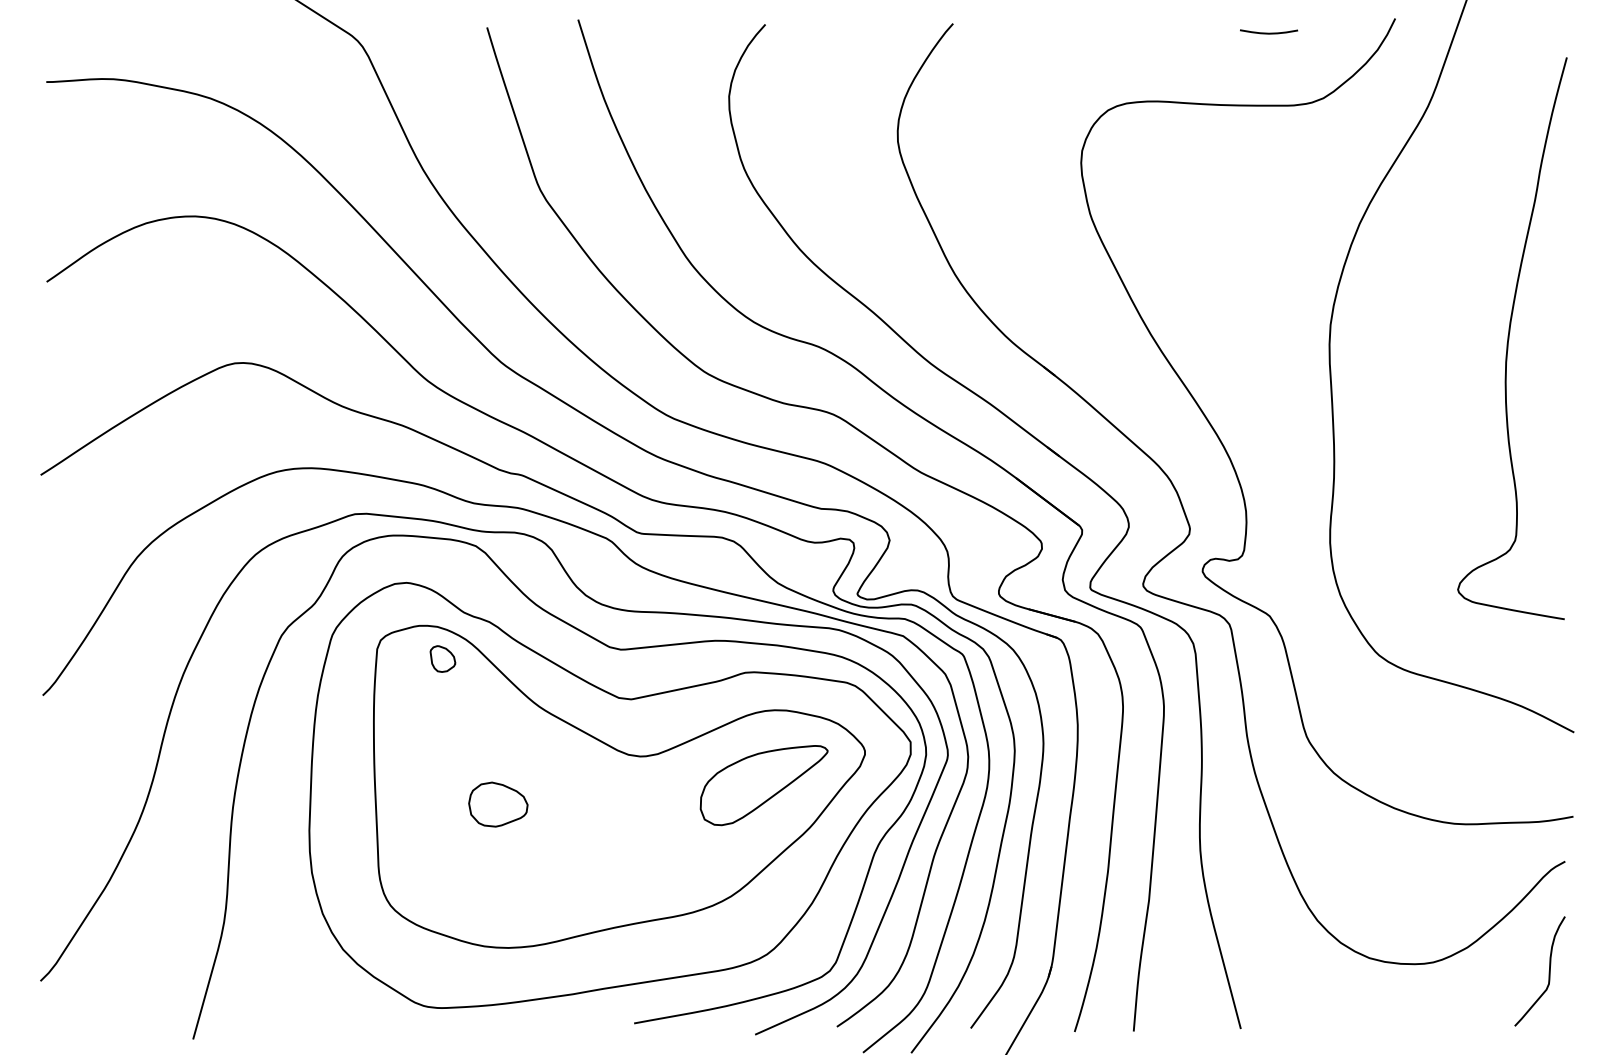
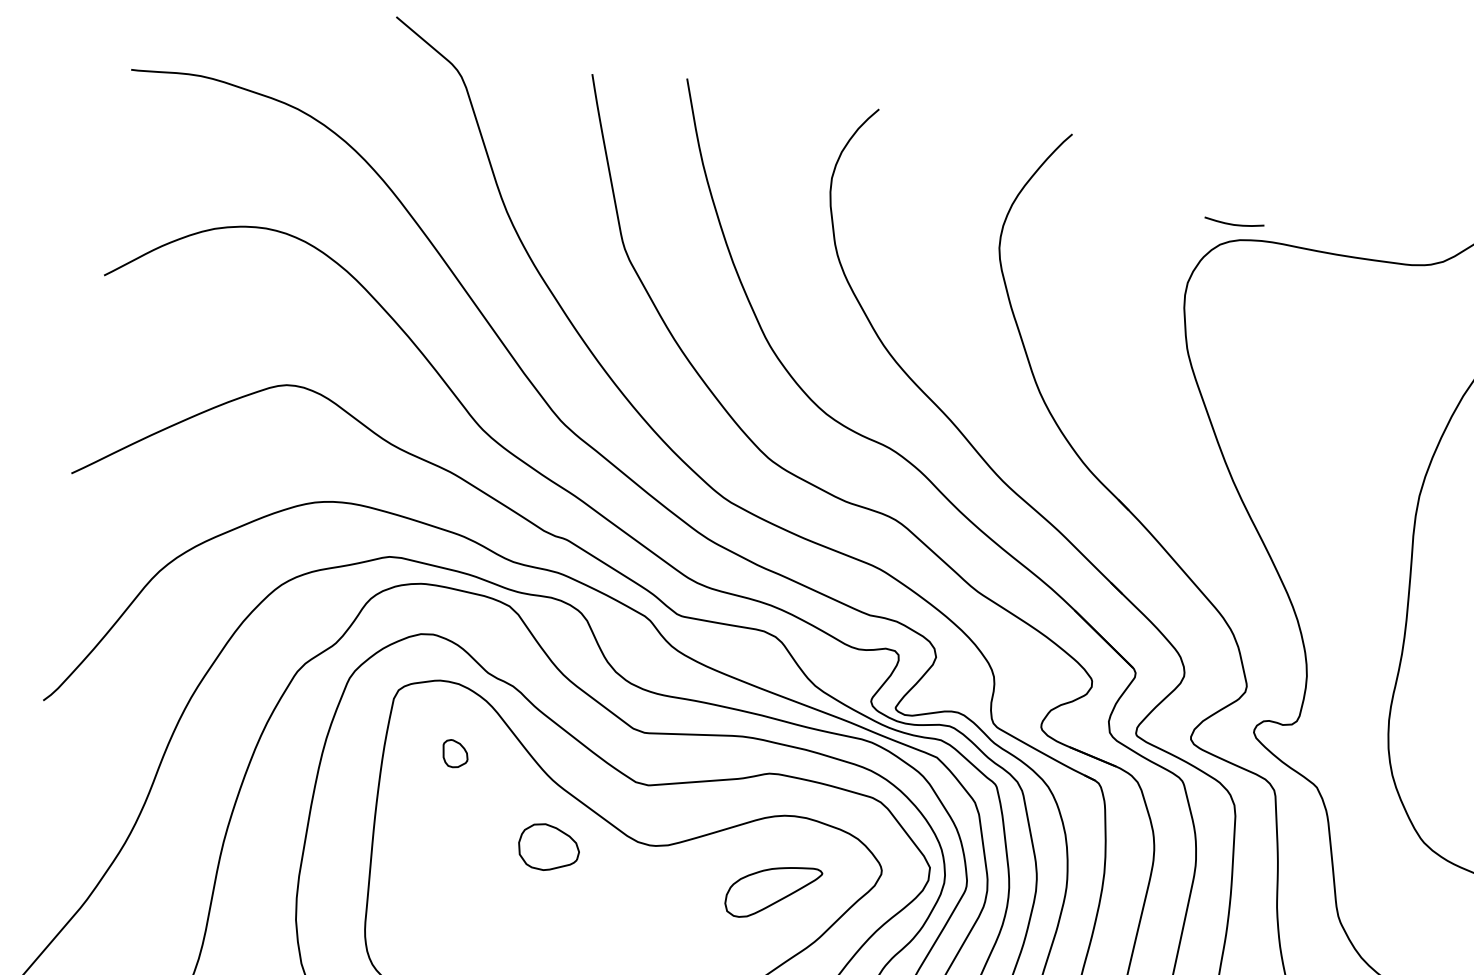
curve: (1269, 32) -> (1234, 223), moved
part: (442, 658) -> (454, 753), moved
part: (763, 785) -> (772, 892), size x0.7
part: (498, 804) -> (549, 847), moved

